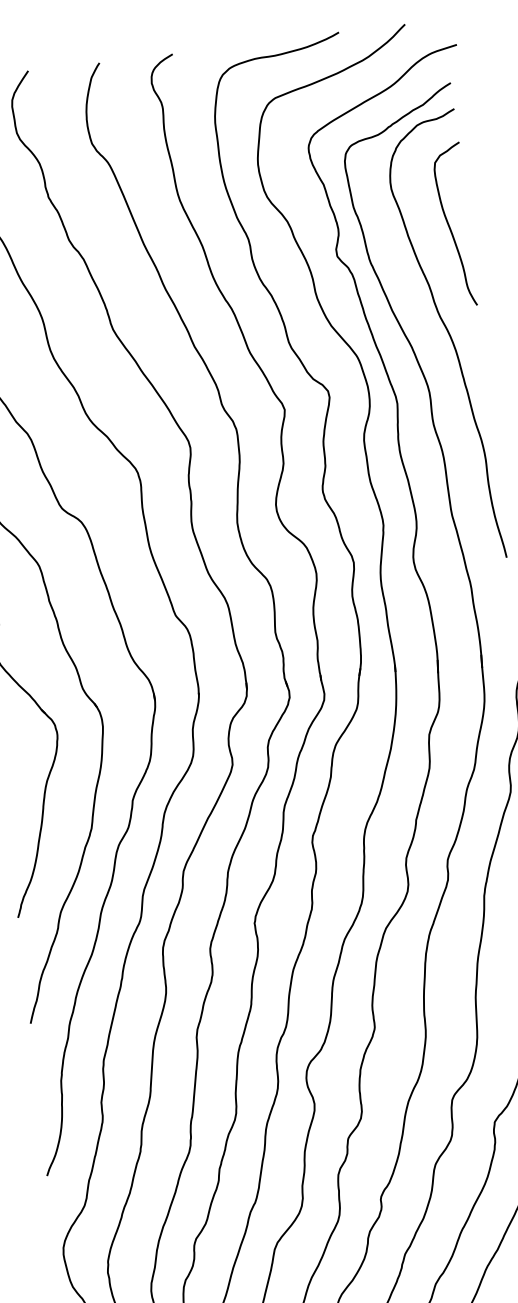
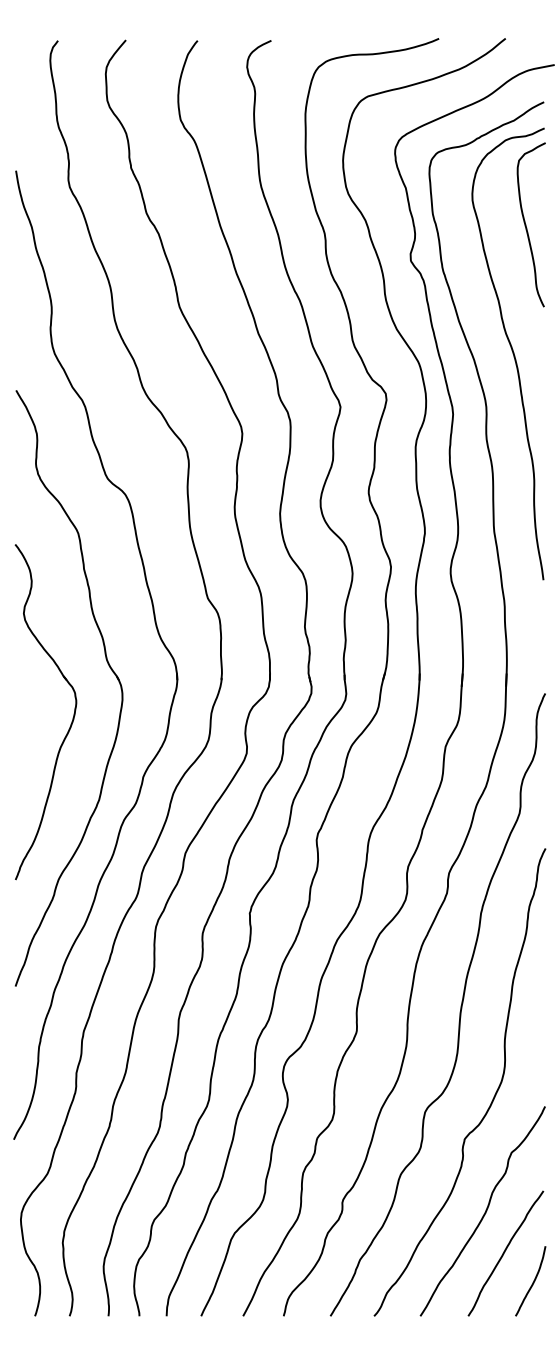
curve: (450, 225) -> (526, 224), moved

